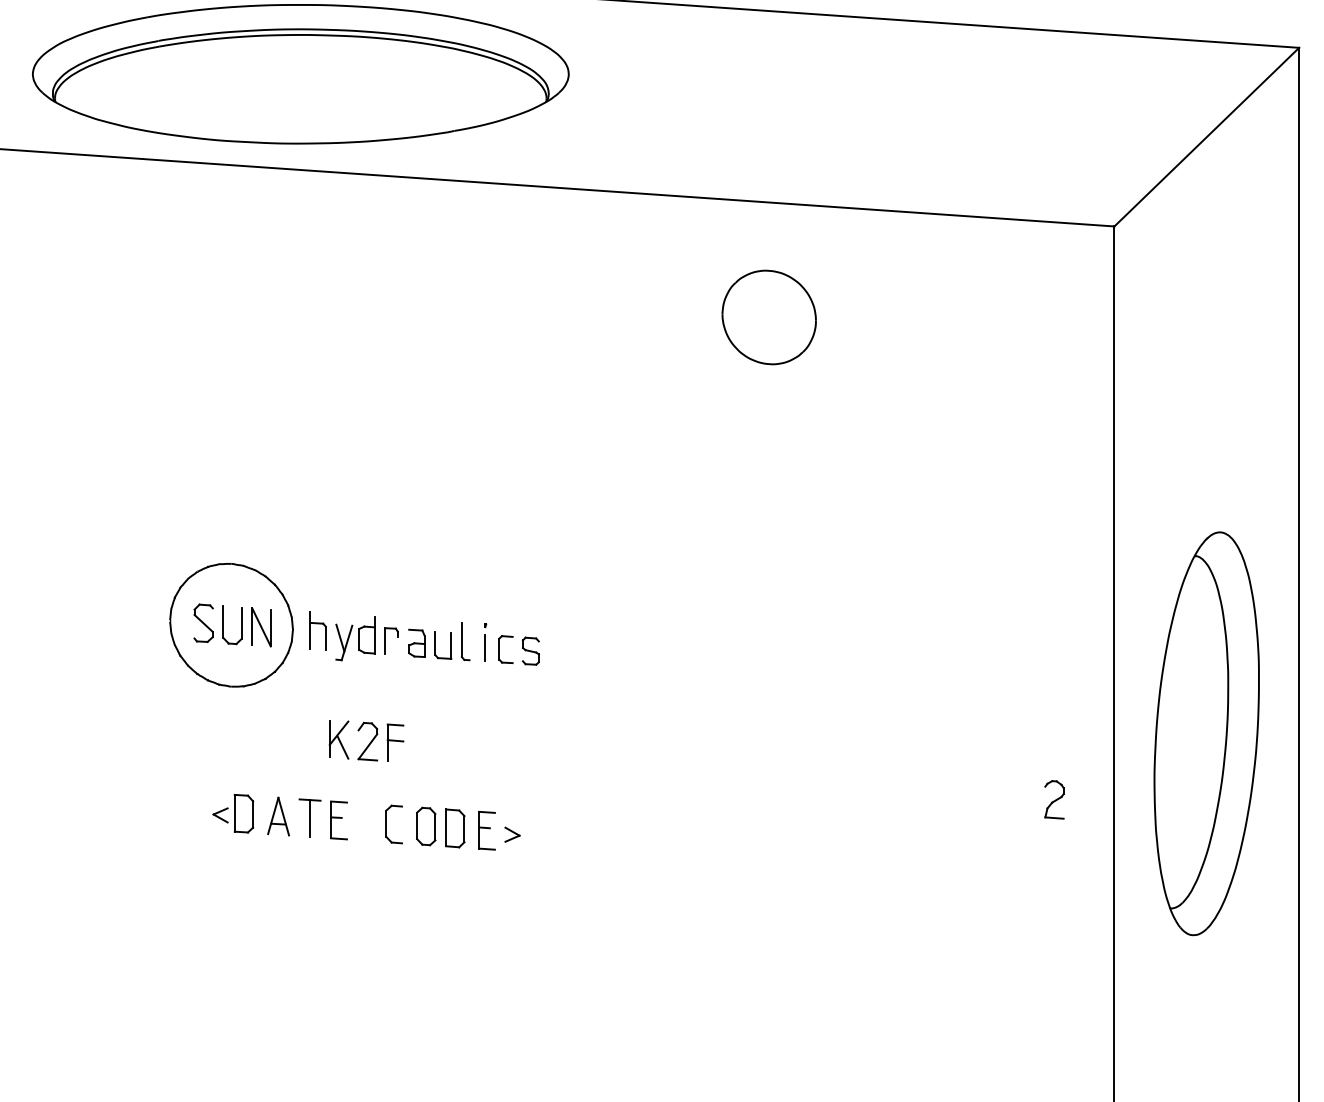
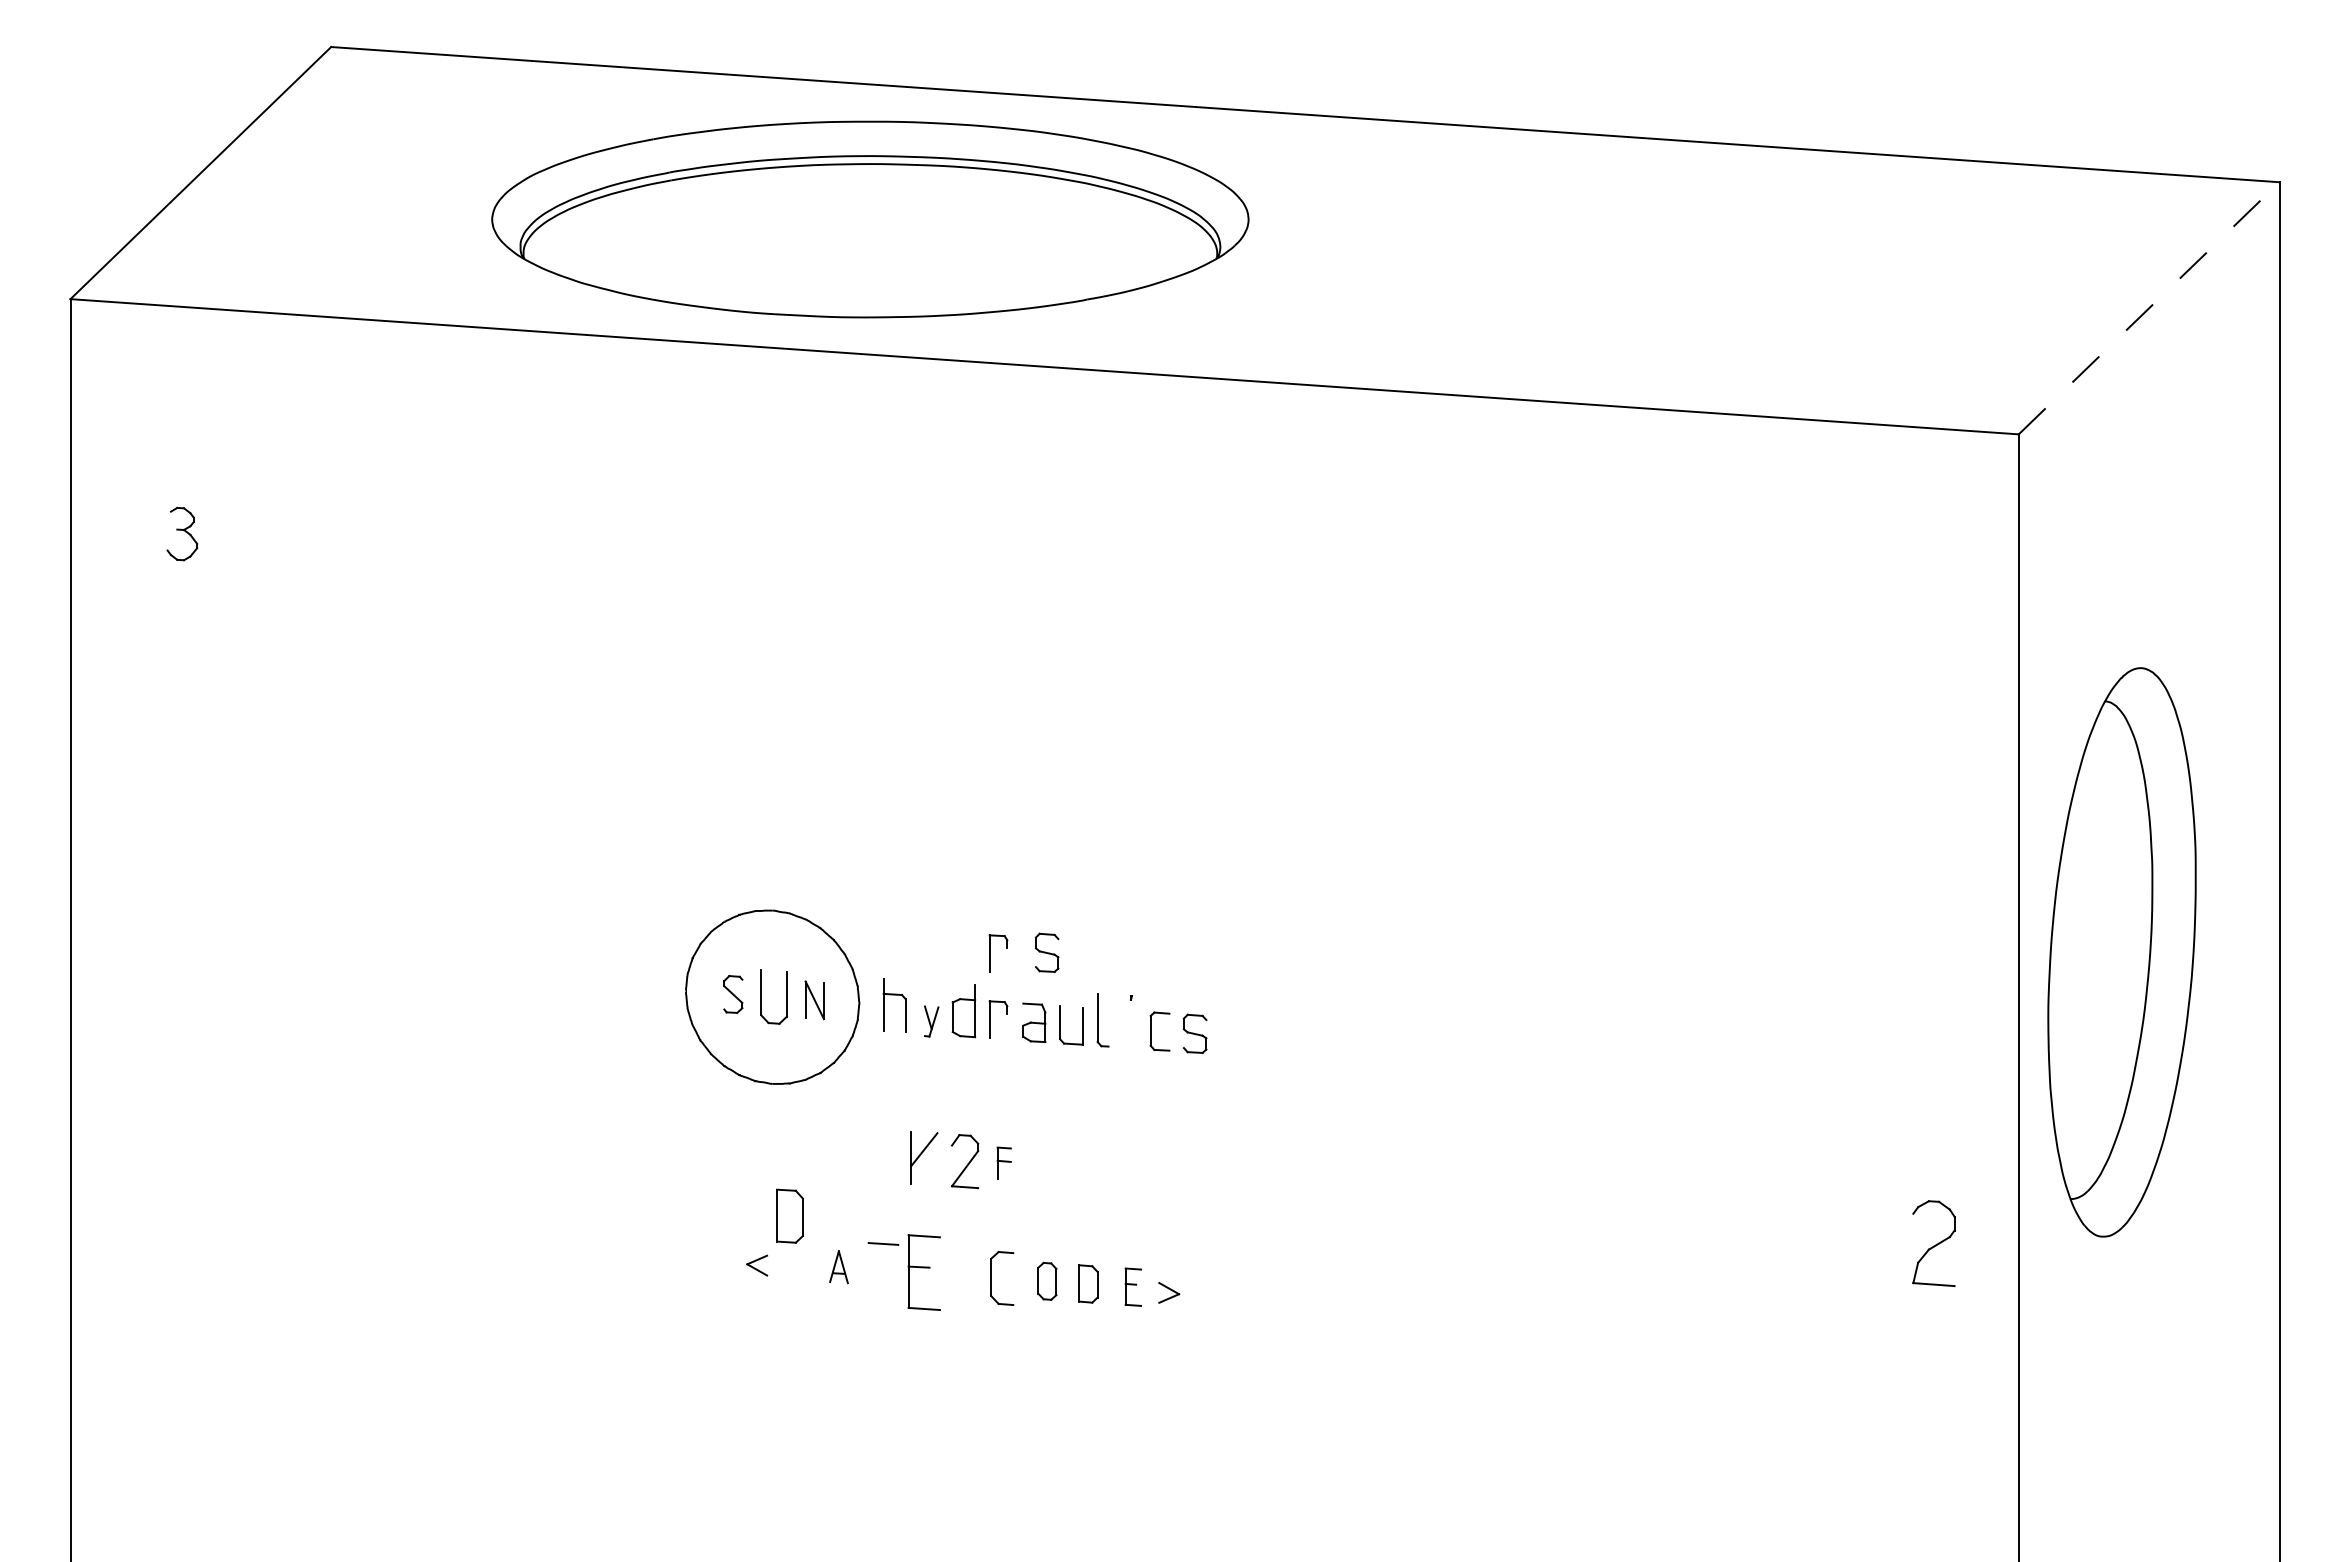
line: (1207, 136) -> (2149, 307), solid -> dashed
part: (769, 317) -> (1531, 562), removed
part: (425, 593) -> (1046, 952), added
part: (385, 594) -> (990, 953), added
part: (203, 623) -> (733, 994), size x0.7
part: (261, 627) -> (814, 1000), size x0.7
part: (344, 642) -> (931, 1021), size x0.6
line: (485, 648) -> (1130, 1029), removed
part: (1206, 733) -> (2121, 952), moved
part: (395, 742) -> (1004, 1162), size x0.6
line: (342, 747) -> (929, 1169), removed
part: (1054, 799) -> (1934, 1243), size x1.6
part: (243, 813) -> (789, 1215), moved
part: (278, 816) -> (838, 1266), size x0.6
line: (310, 818) -> (883, 1269), removed
part: (339, 820) -> (924, 1272), size x1.4
part: (426, 826) -> (1047, 1281), size x0.7
part: (455, 828) -> (1088, 1283), size x0.7
part: (487, 830) -> (1133, 1286), size x0.7

